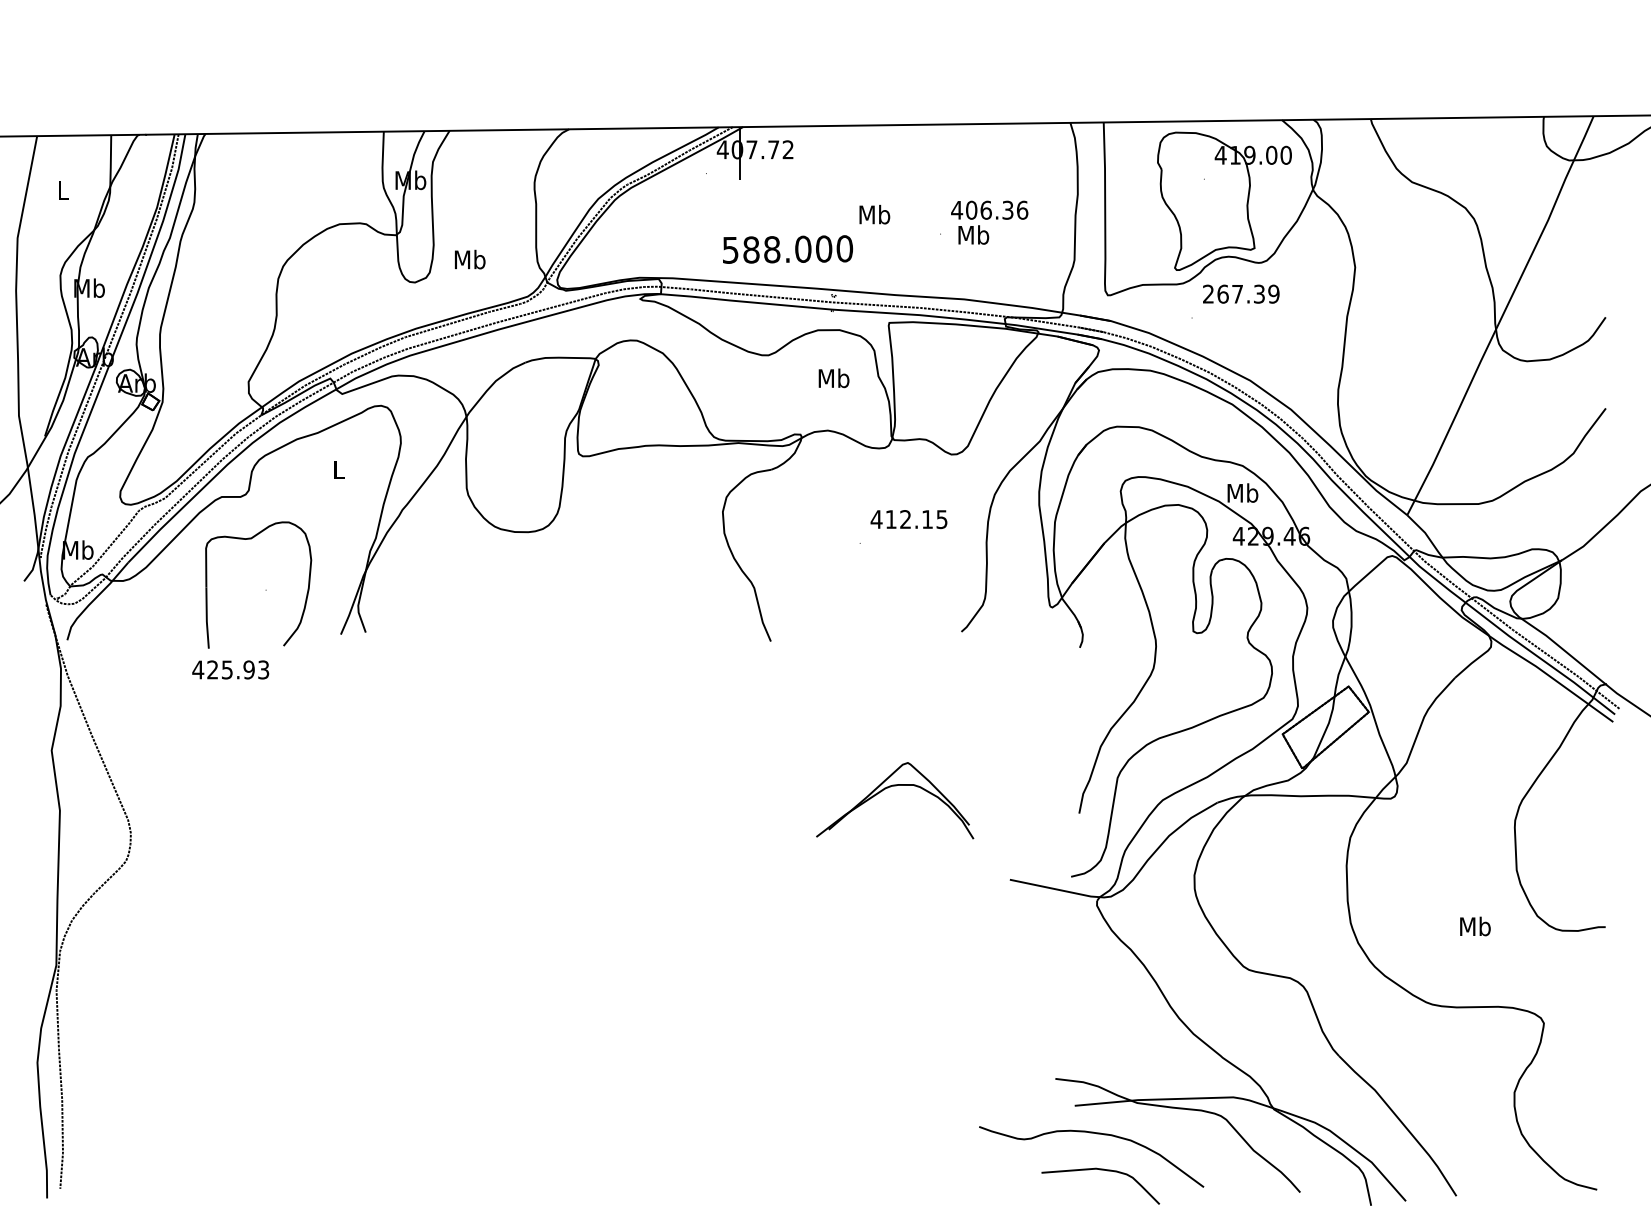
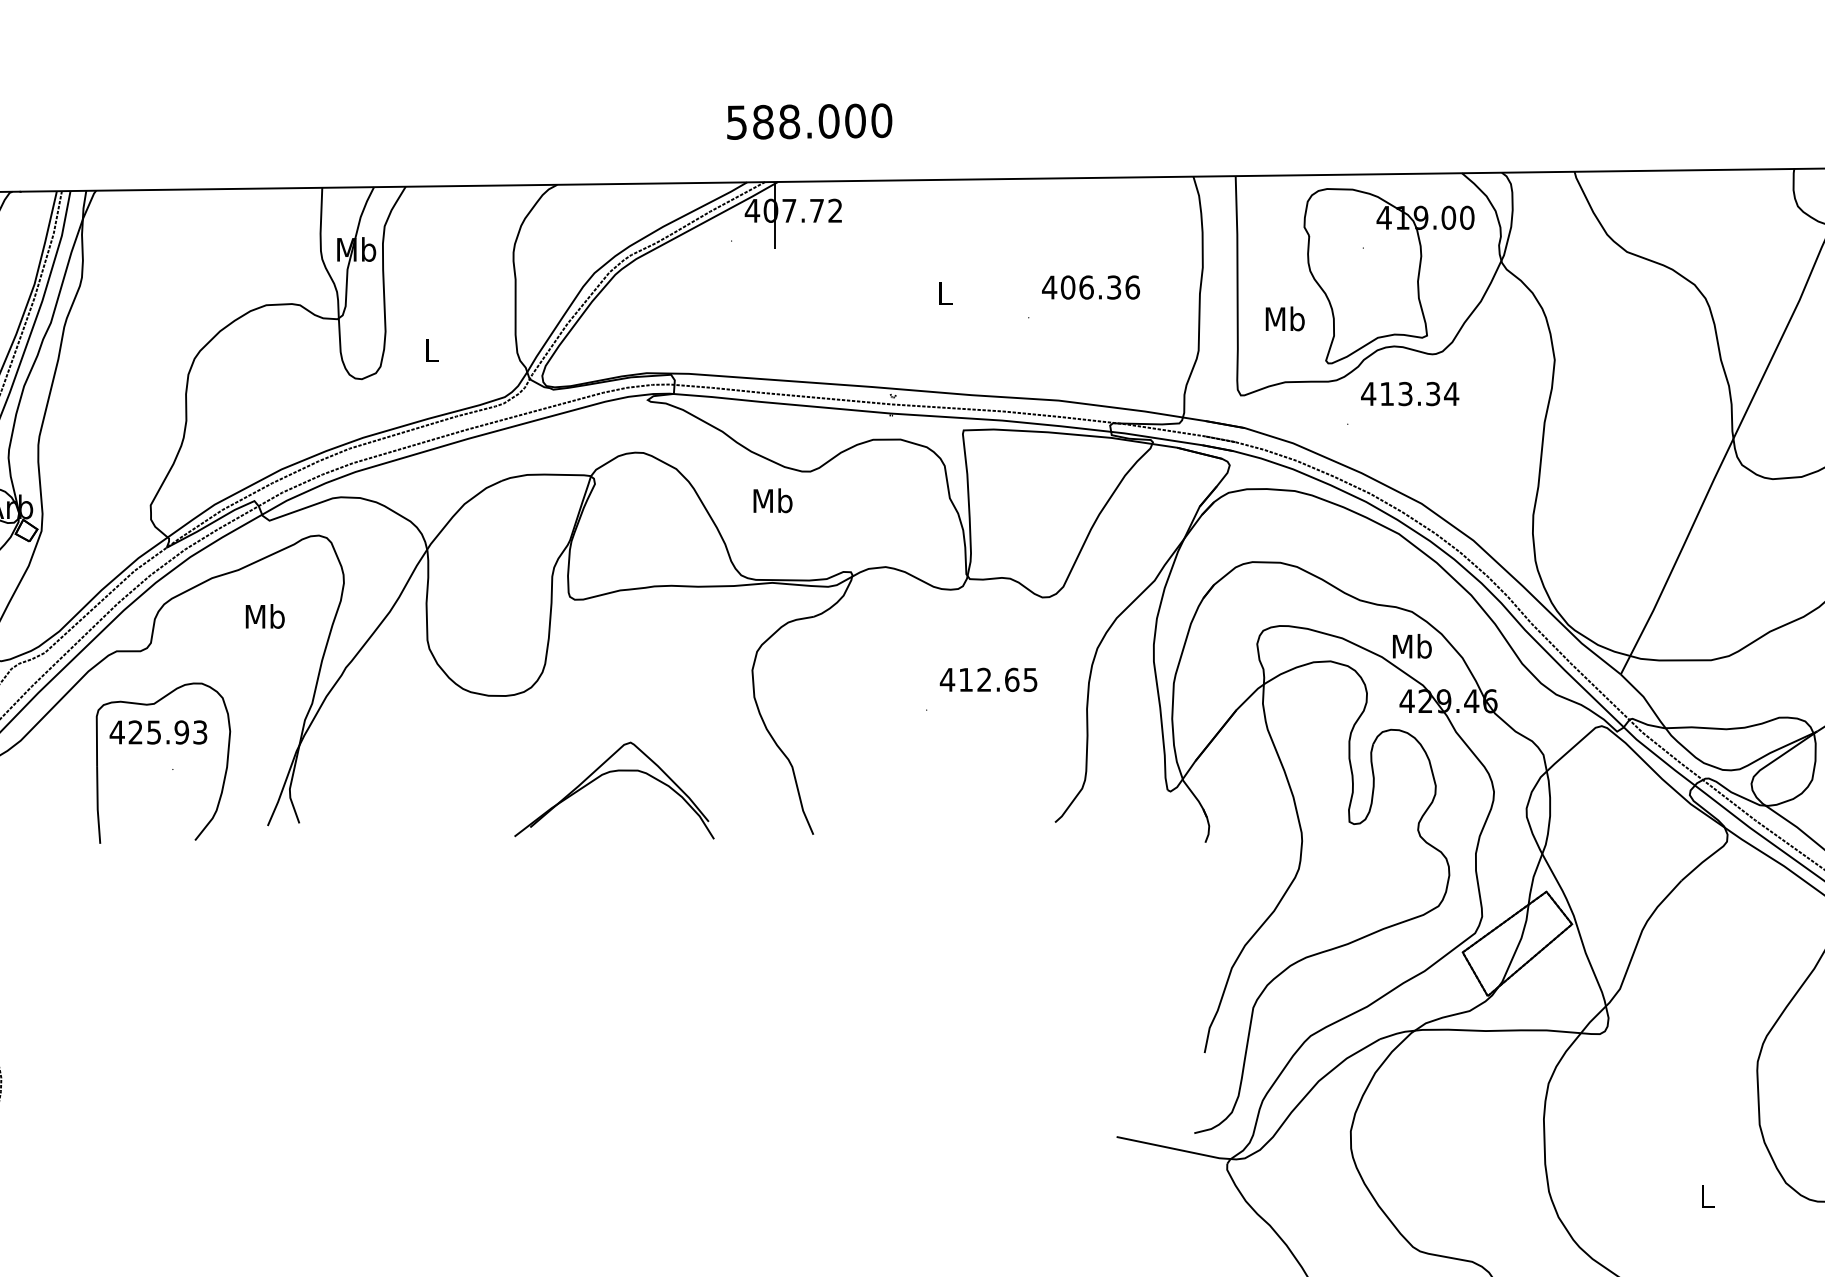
text: (874, 214) -> (944, 292), Mb -> L
text: (973, 234) -> (1284, 318), moved
text: (787, 249) -> (809, 121), moved
text: (469, 259) -> (430, 349), Mb -> L
text: (1240, 293) -> (1409, 393), 267.39 -> 413.34
text: (833, 378) -> (772, 500), moved
text: (338, 469) -> (264, 616), L -> Mb
text: (927, 519) -> (1012, 679), 412.15 -> 412.65
text: (230, 669) -> (158, 731), moved
part: (888, 788) -> (606, 775), moved
text: (1475, 926) -> (1707, 1196), Mb -> L

